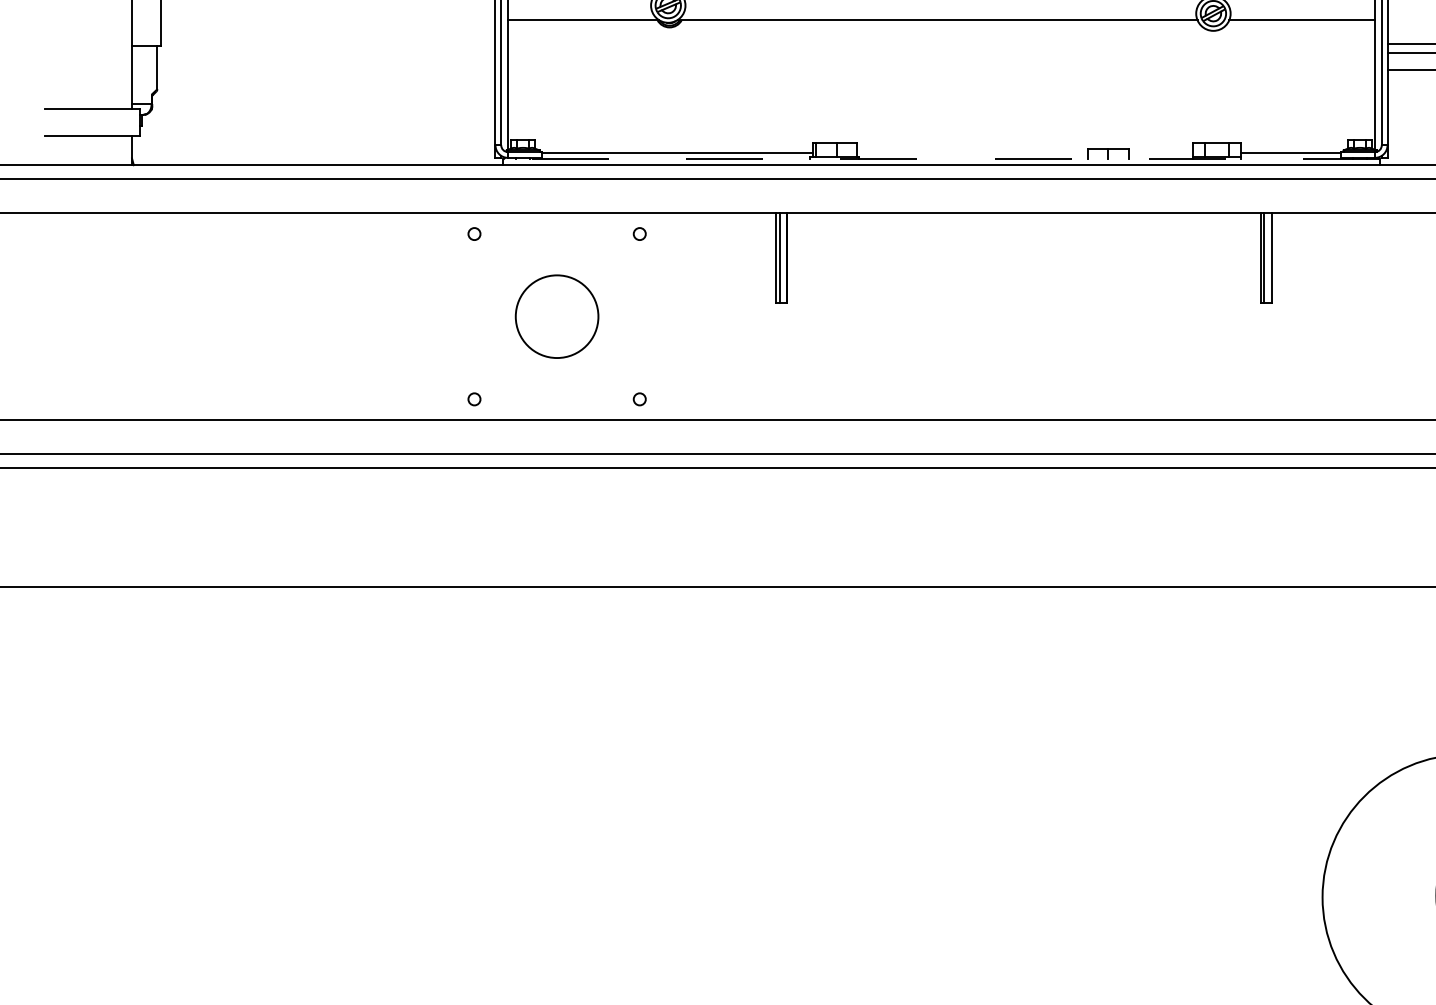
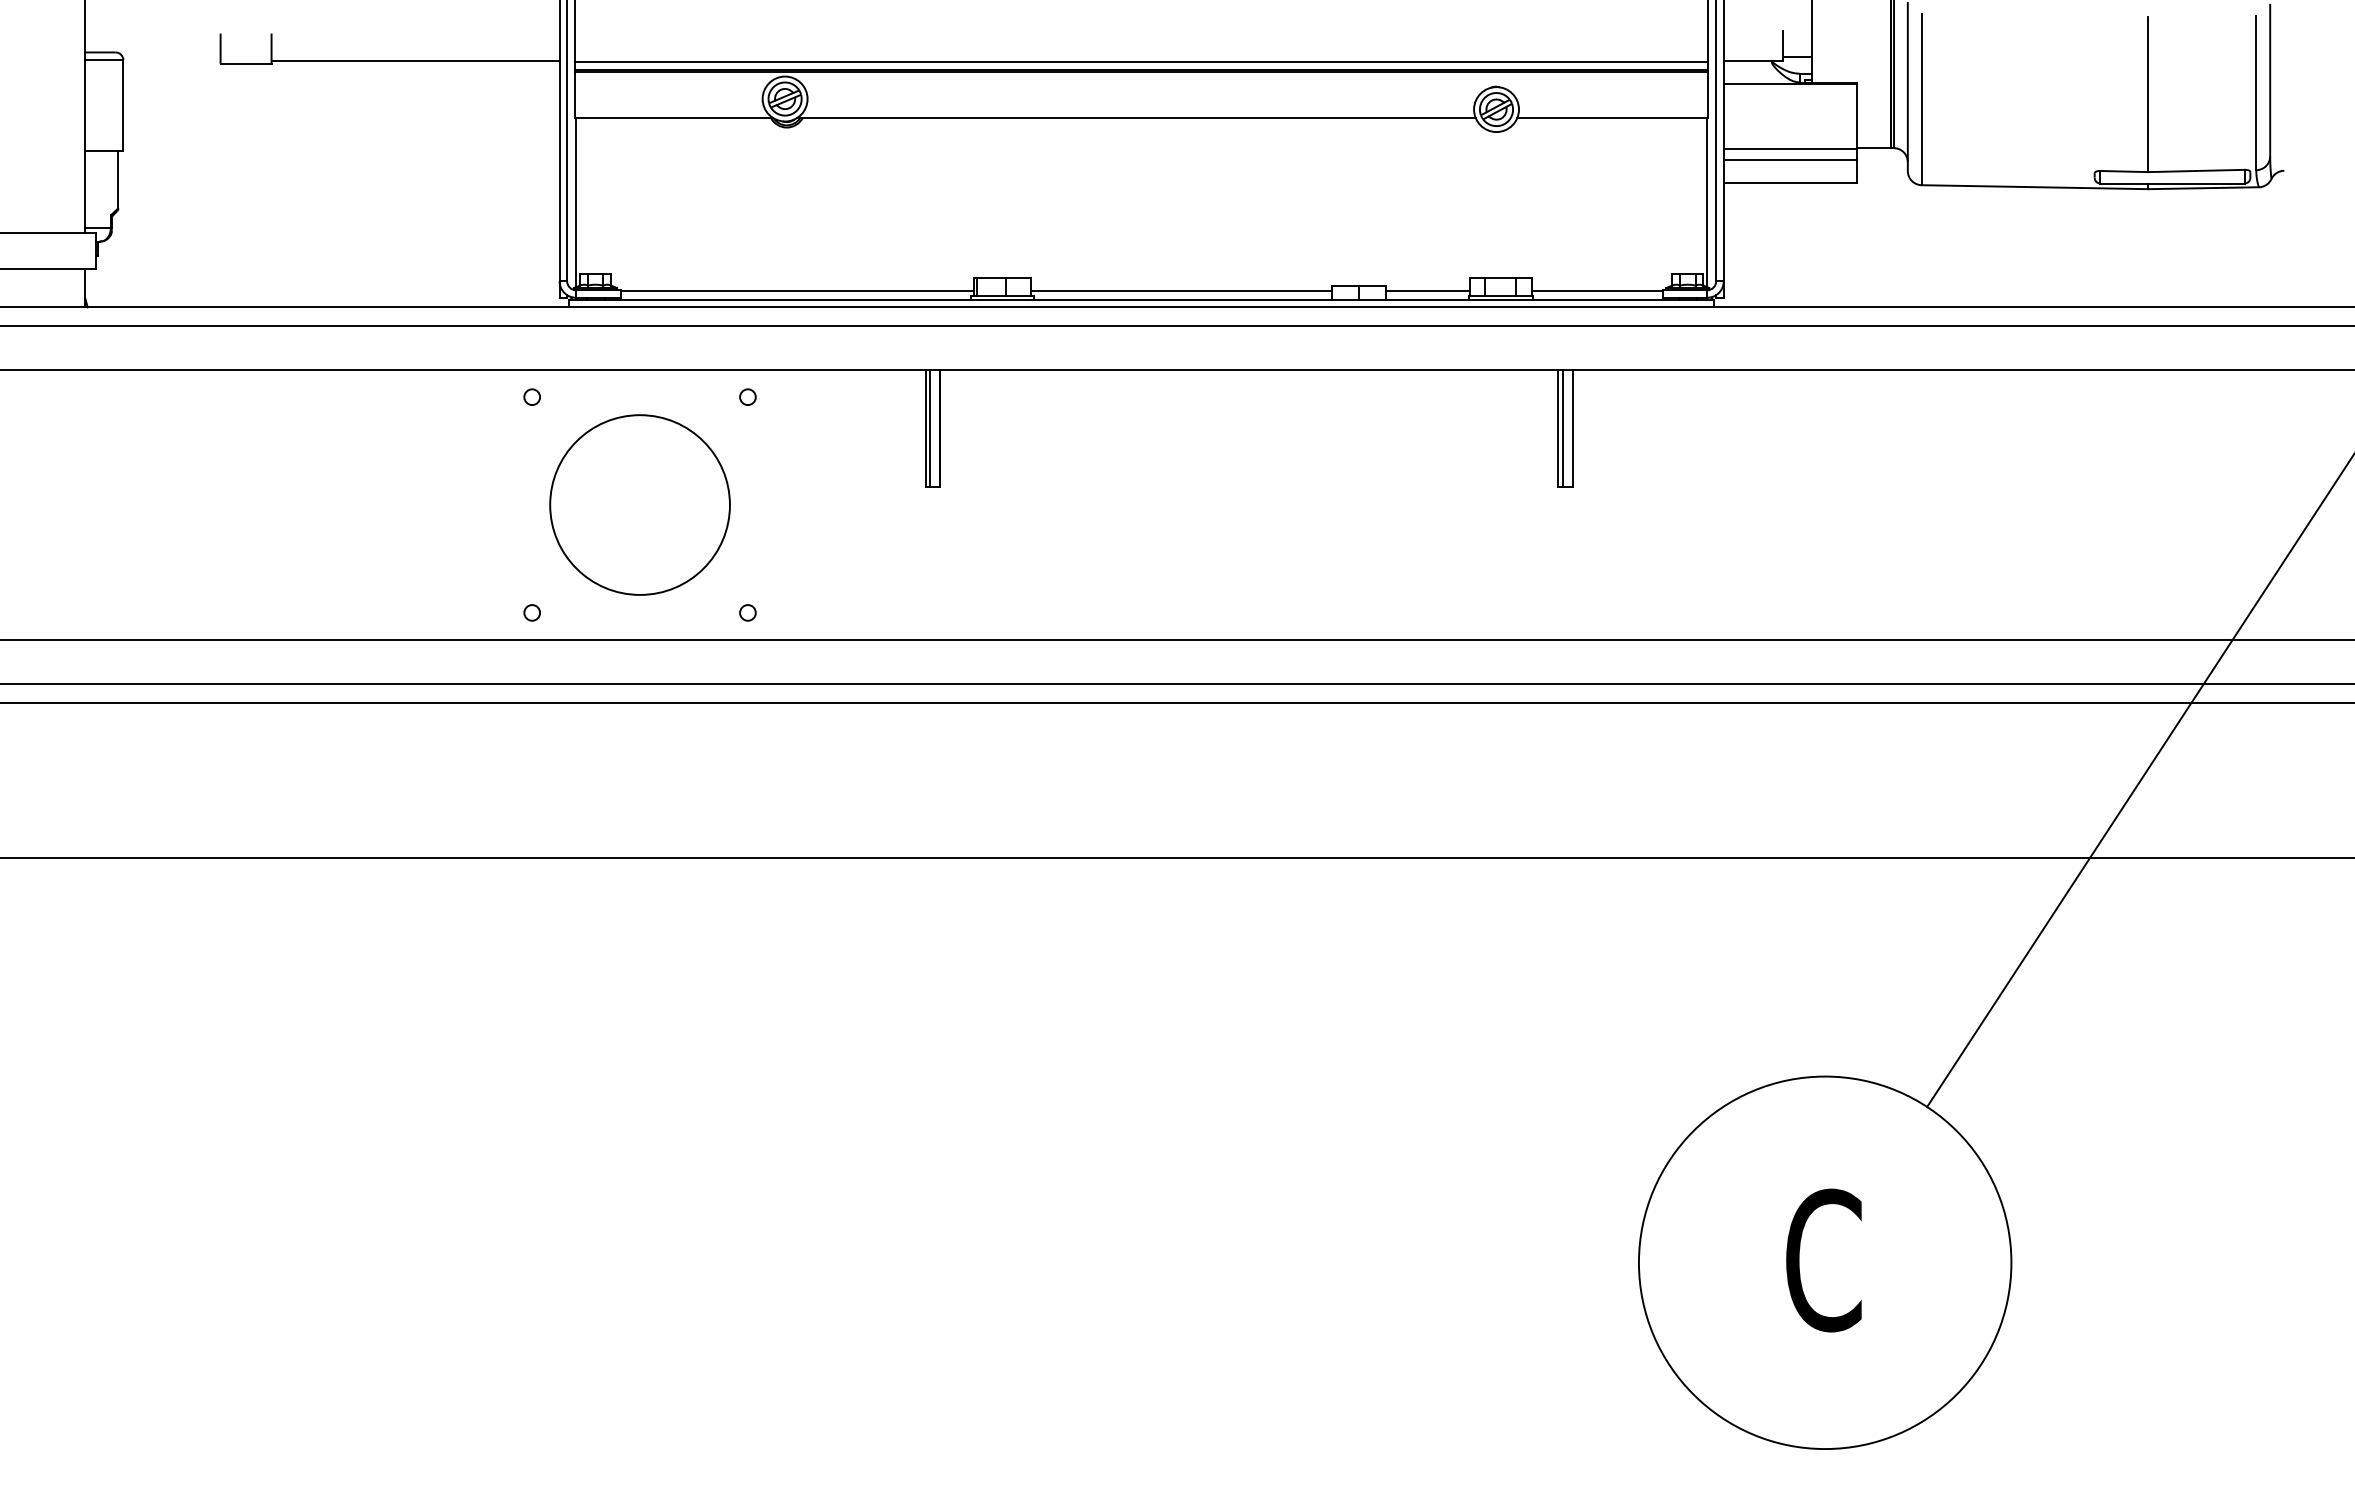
line: (972, 152) -> (1181, 290), added
line: (1160, 152) -> (1427, 290), added
line: (941, 159) -> (1141, 299), dashed -> solid
circle: (556, 316) -> (639, 504), size x1.67

